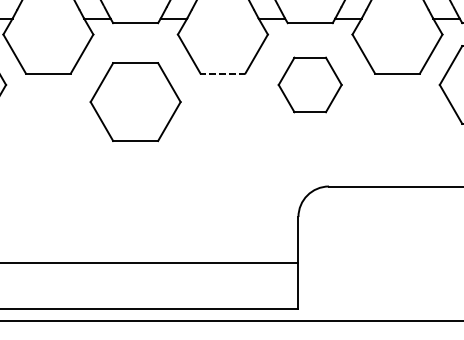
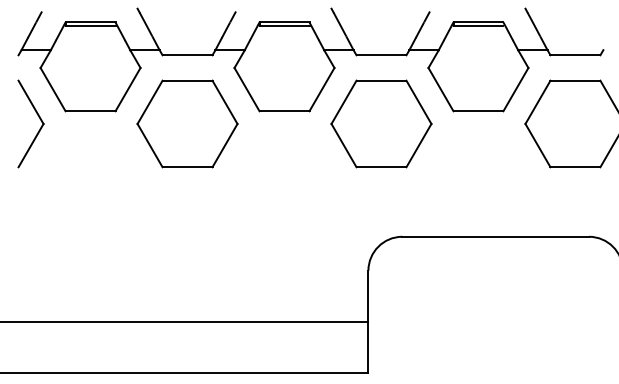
line: (222, 73) -> (284, 111), dashed -> solid
part: (310, 84) -> (381, 123), size x1.43
part: (135, 101) -> (187, 123), moved

